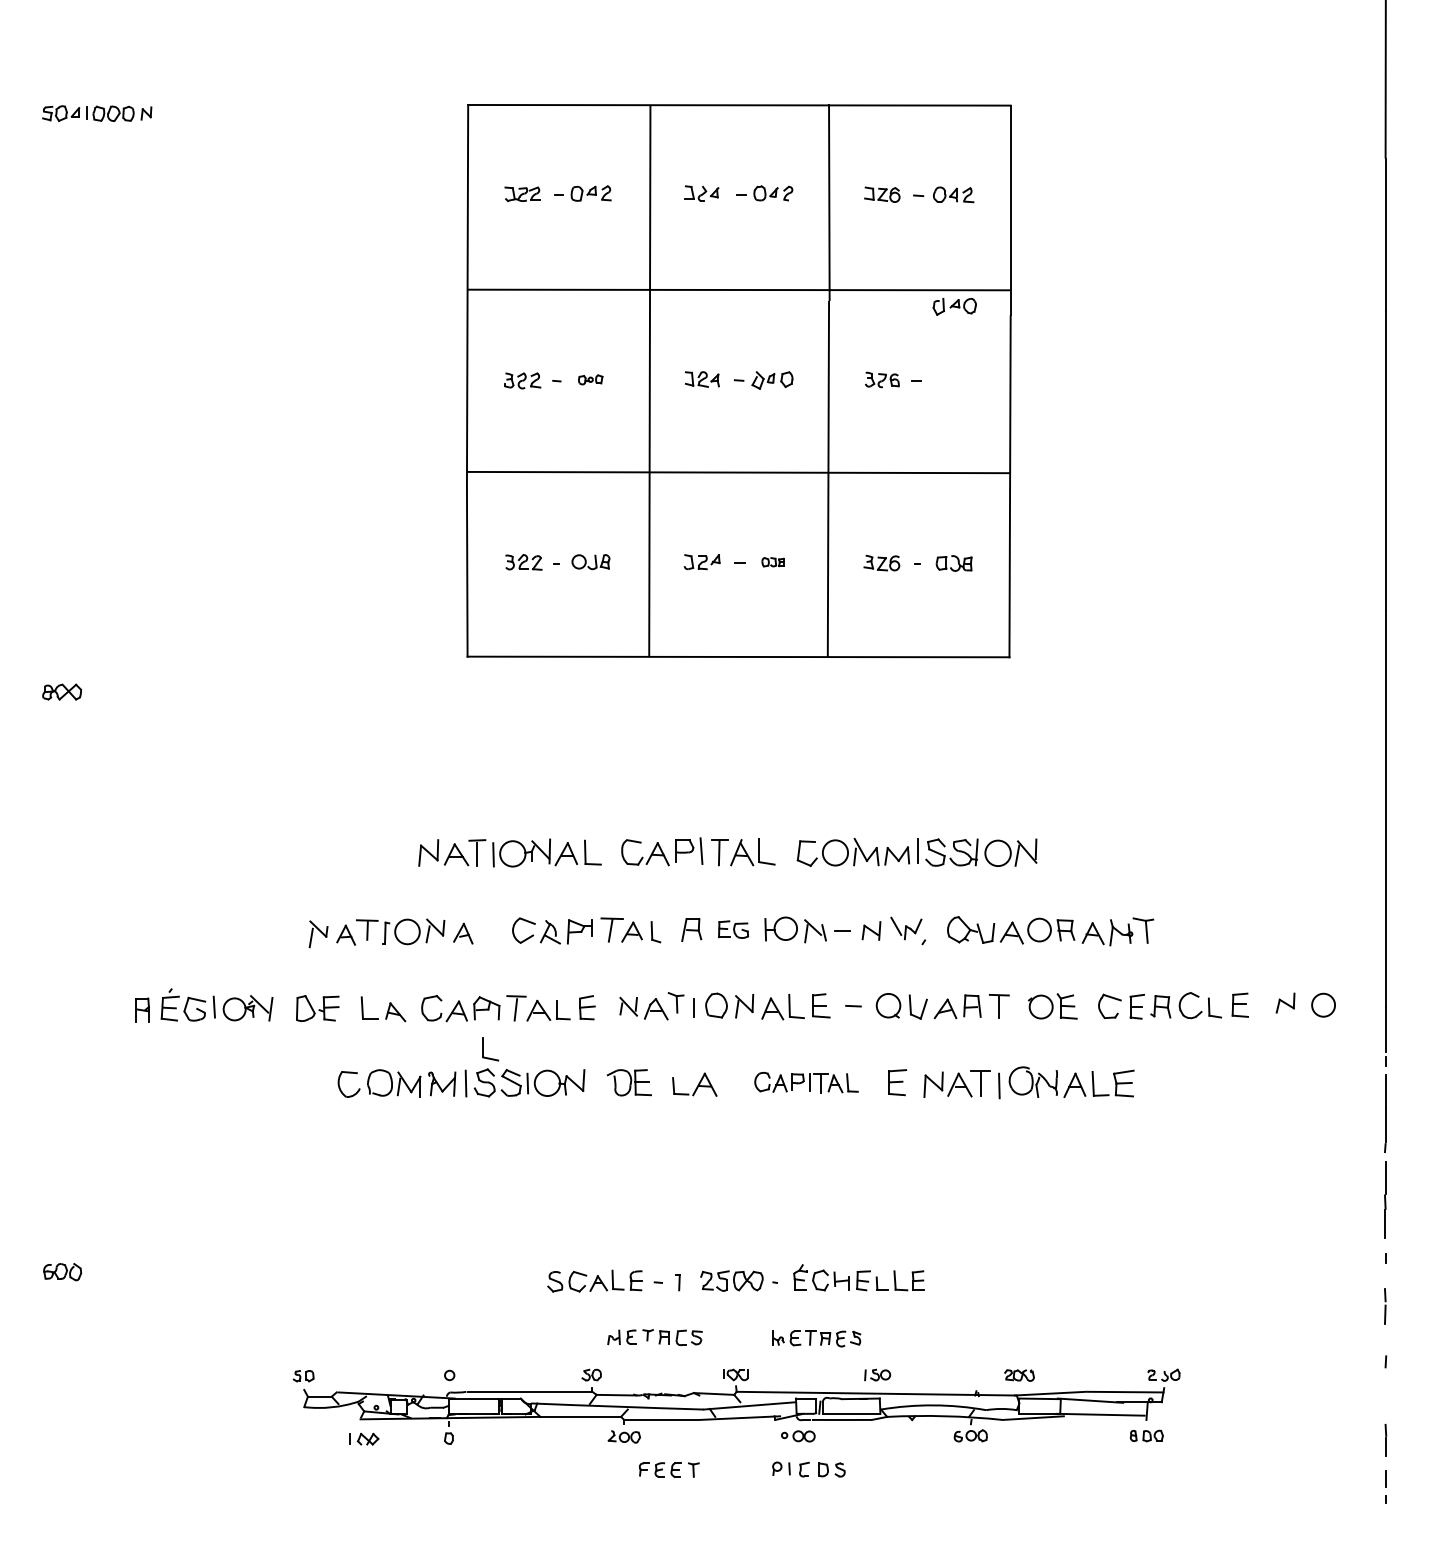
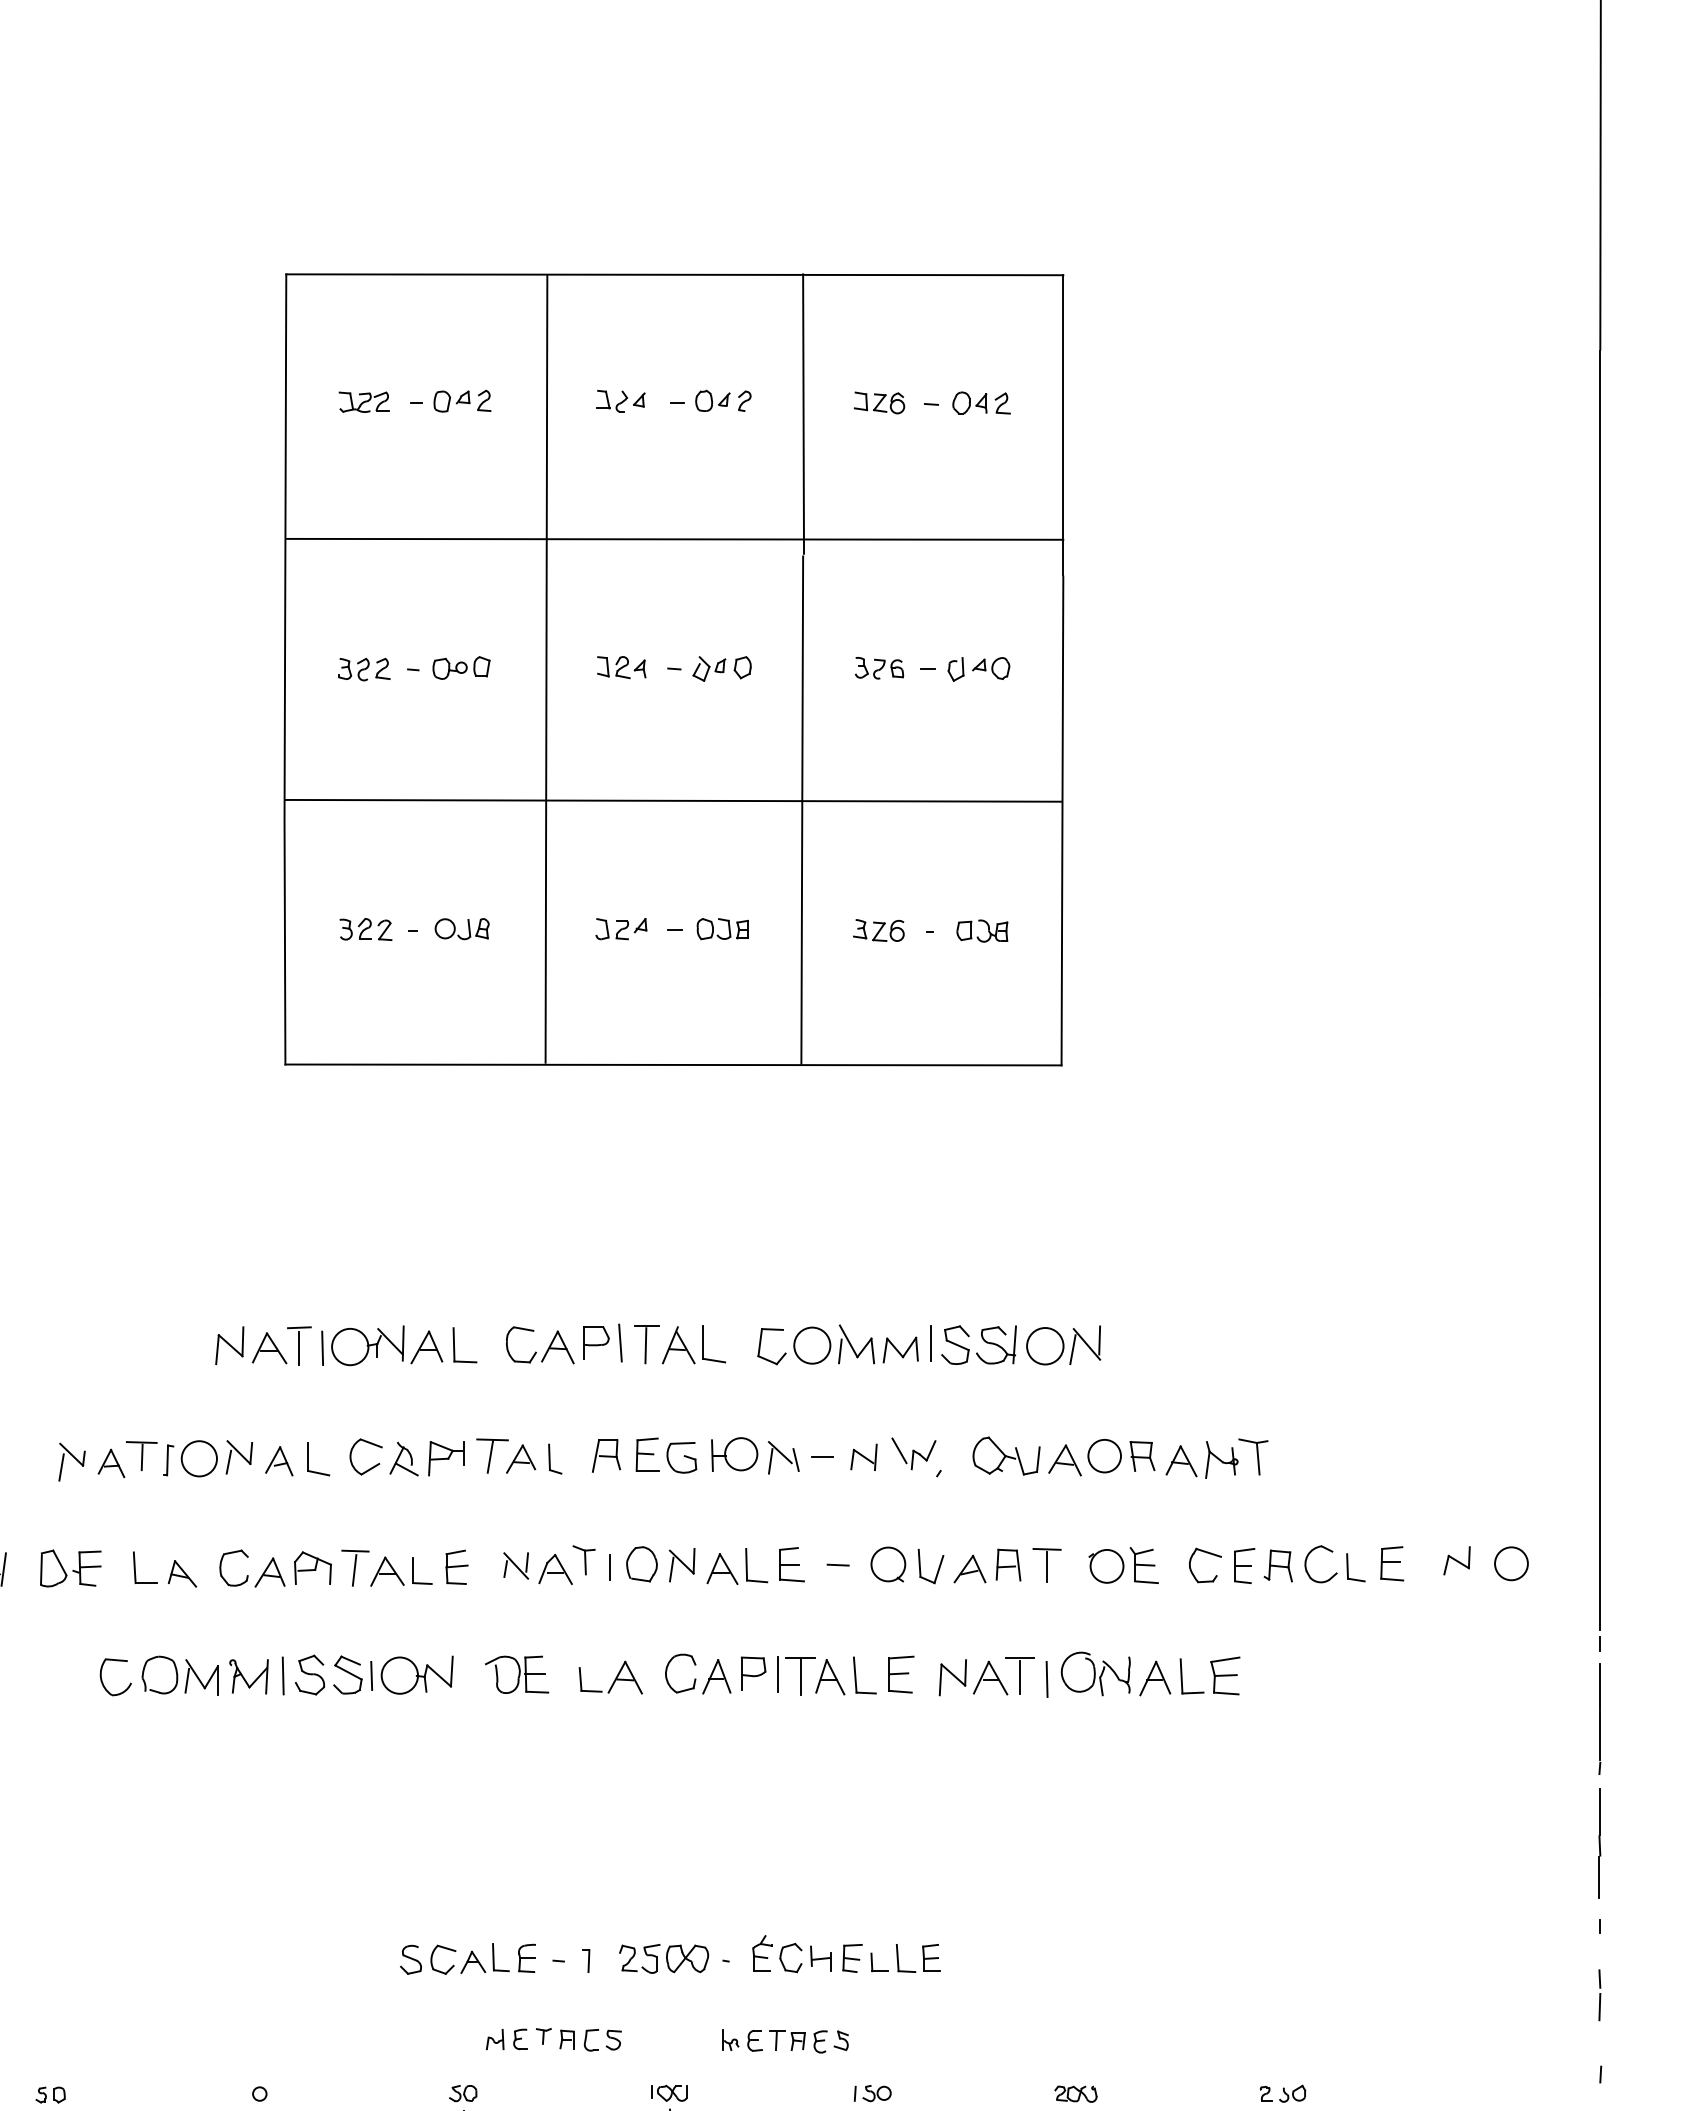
part: (954, 306) -> (978, 668), moved
part: (590, 379) -> (461, 667), size x1.67
part: (772, 562) -> (722, 929), size x1.67
part: (733, 929) -> (666, 1455), size x1.43
part: (483, 1049) -> (308, 1459), moved
part: (806, 1082) -> (770, 1674), size x1.43

